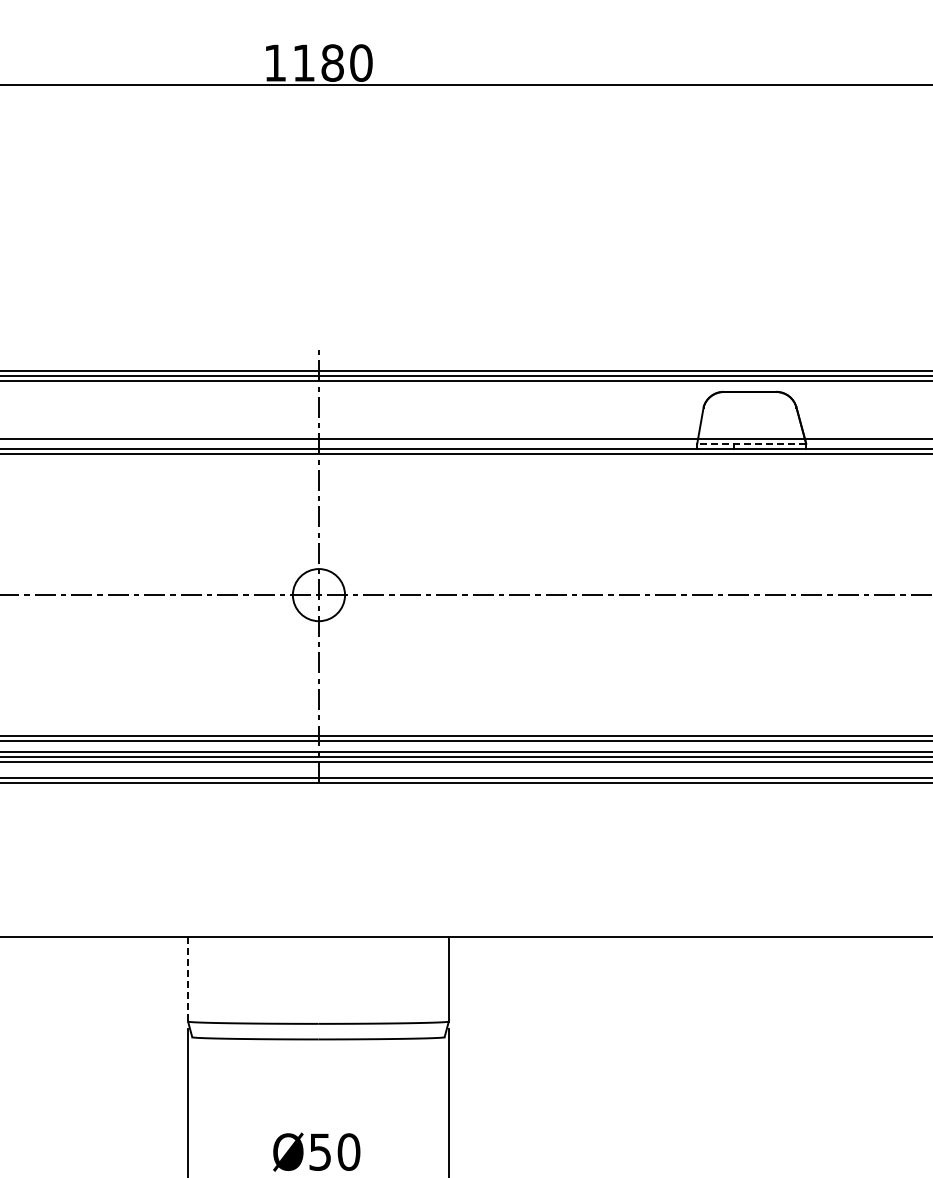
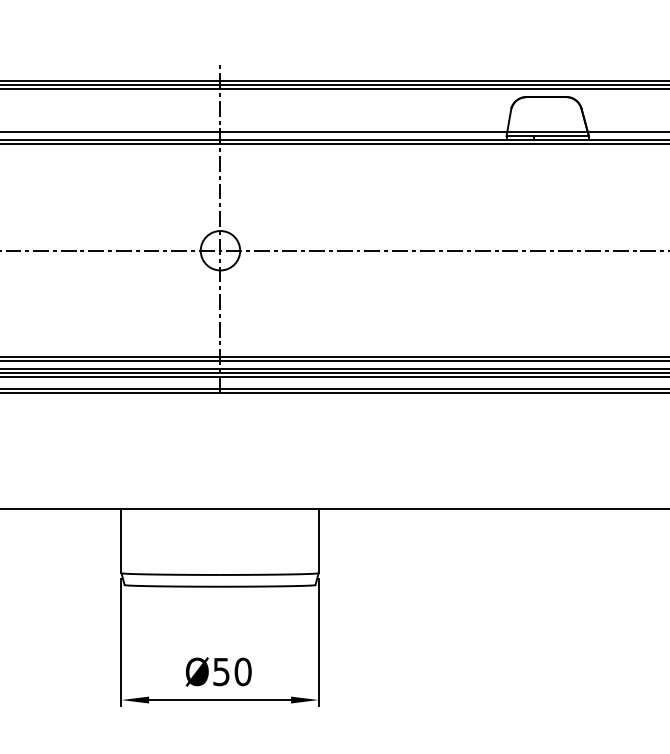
line: (751, 443) -> (547, 136), dashed -> solid
line: (188, 979) -> (121, 541), dashed -> solid

